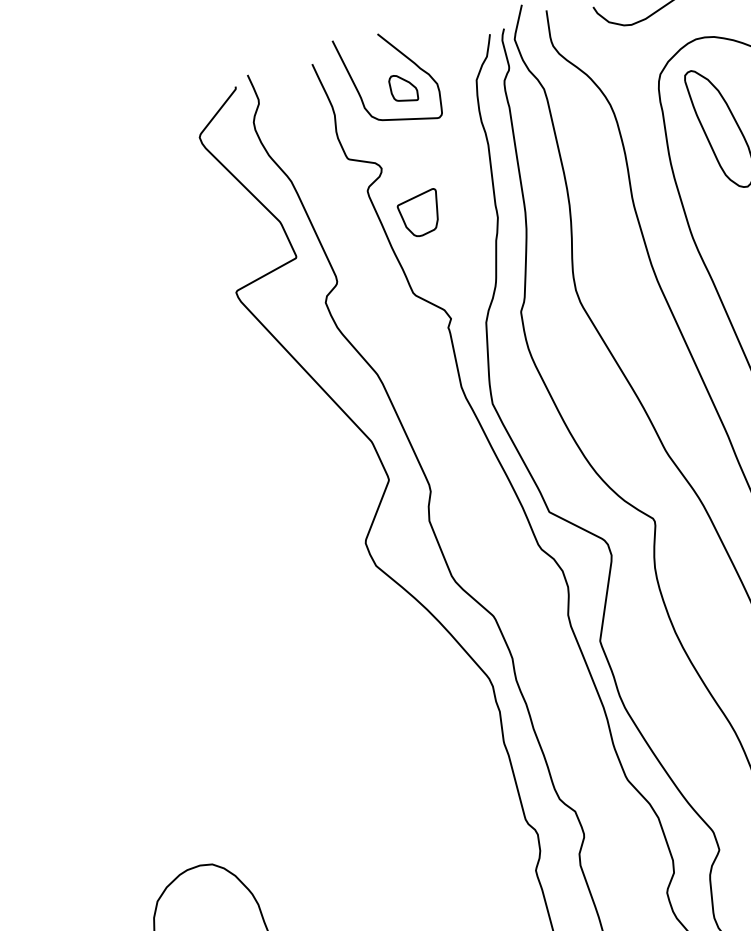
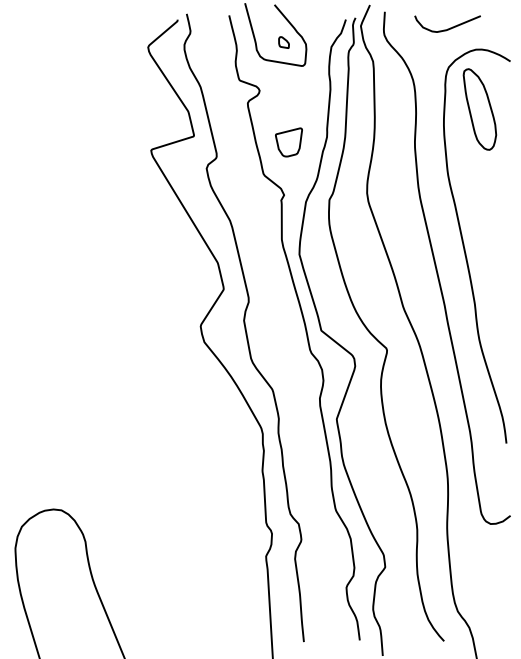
part: (402, 88) -> (283, 42), size x0.6
part: (419, 214) -> (288, 142), moved

